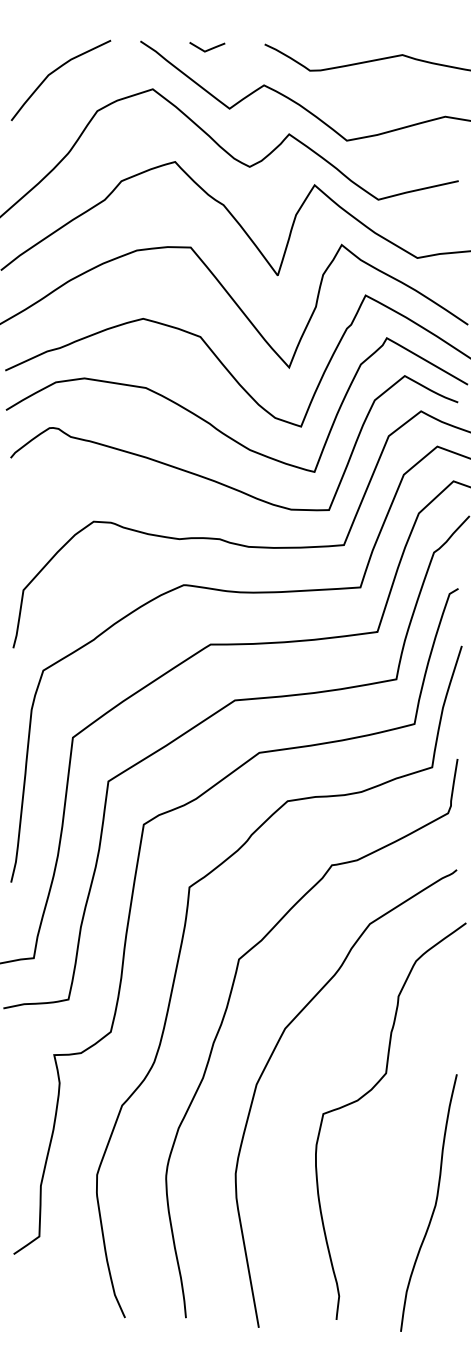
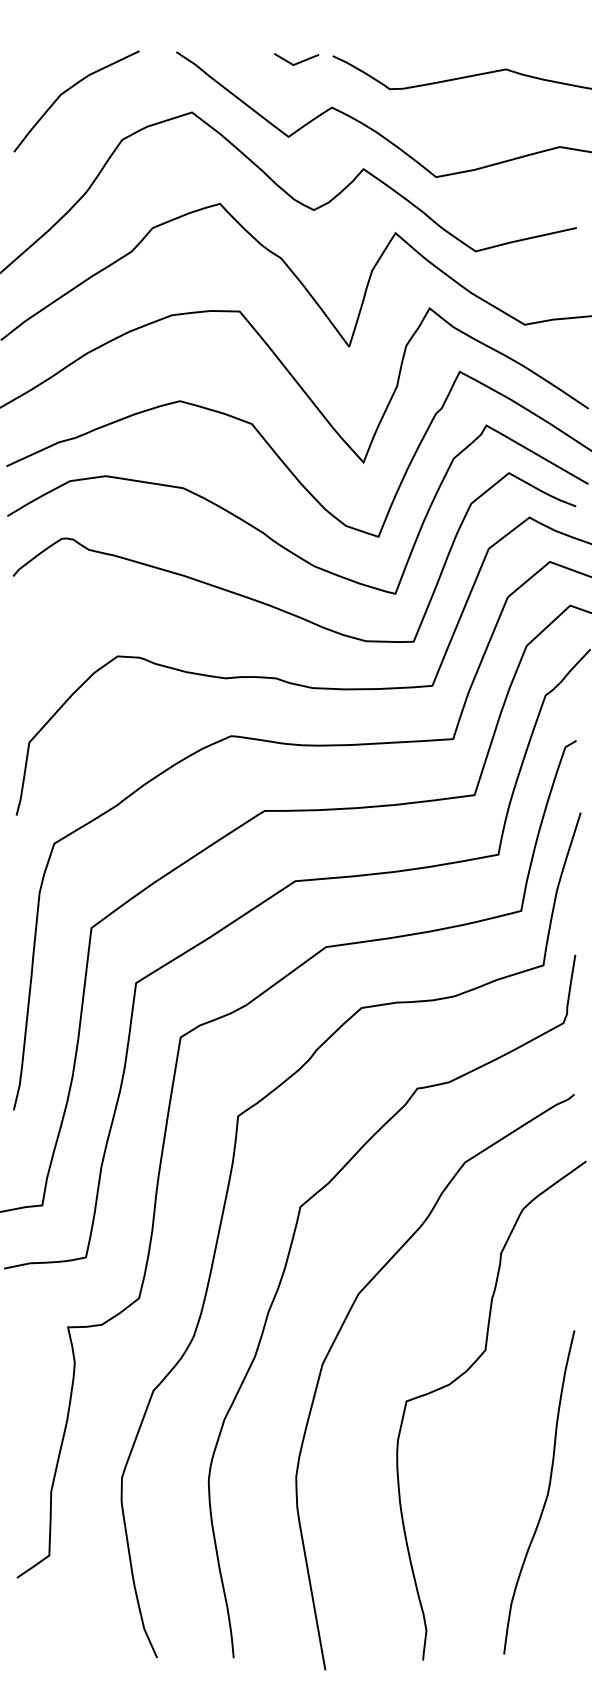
curve: (207, 49) -> (296, 62), moved
curve: (434, 1204) -> (546, 1494), moved

